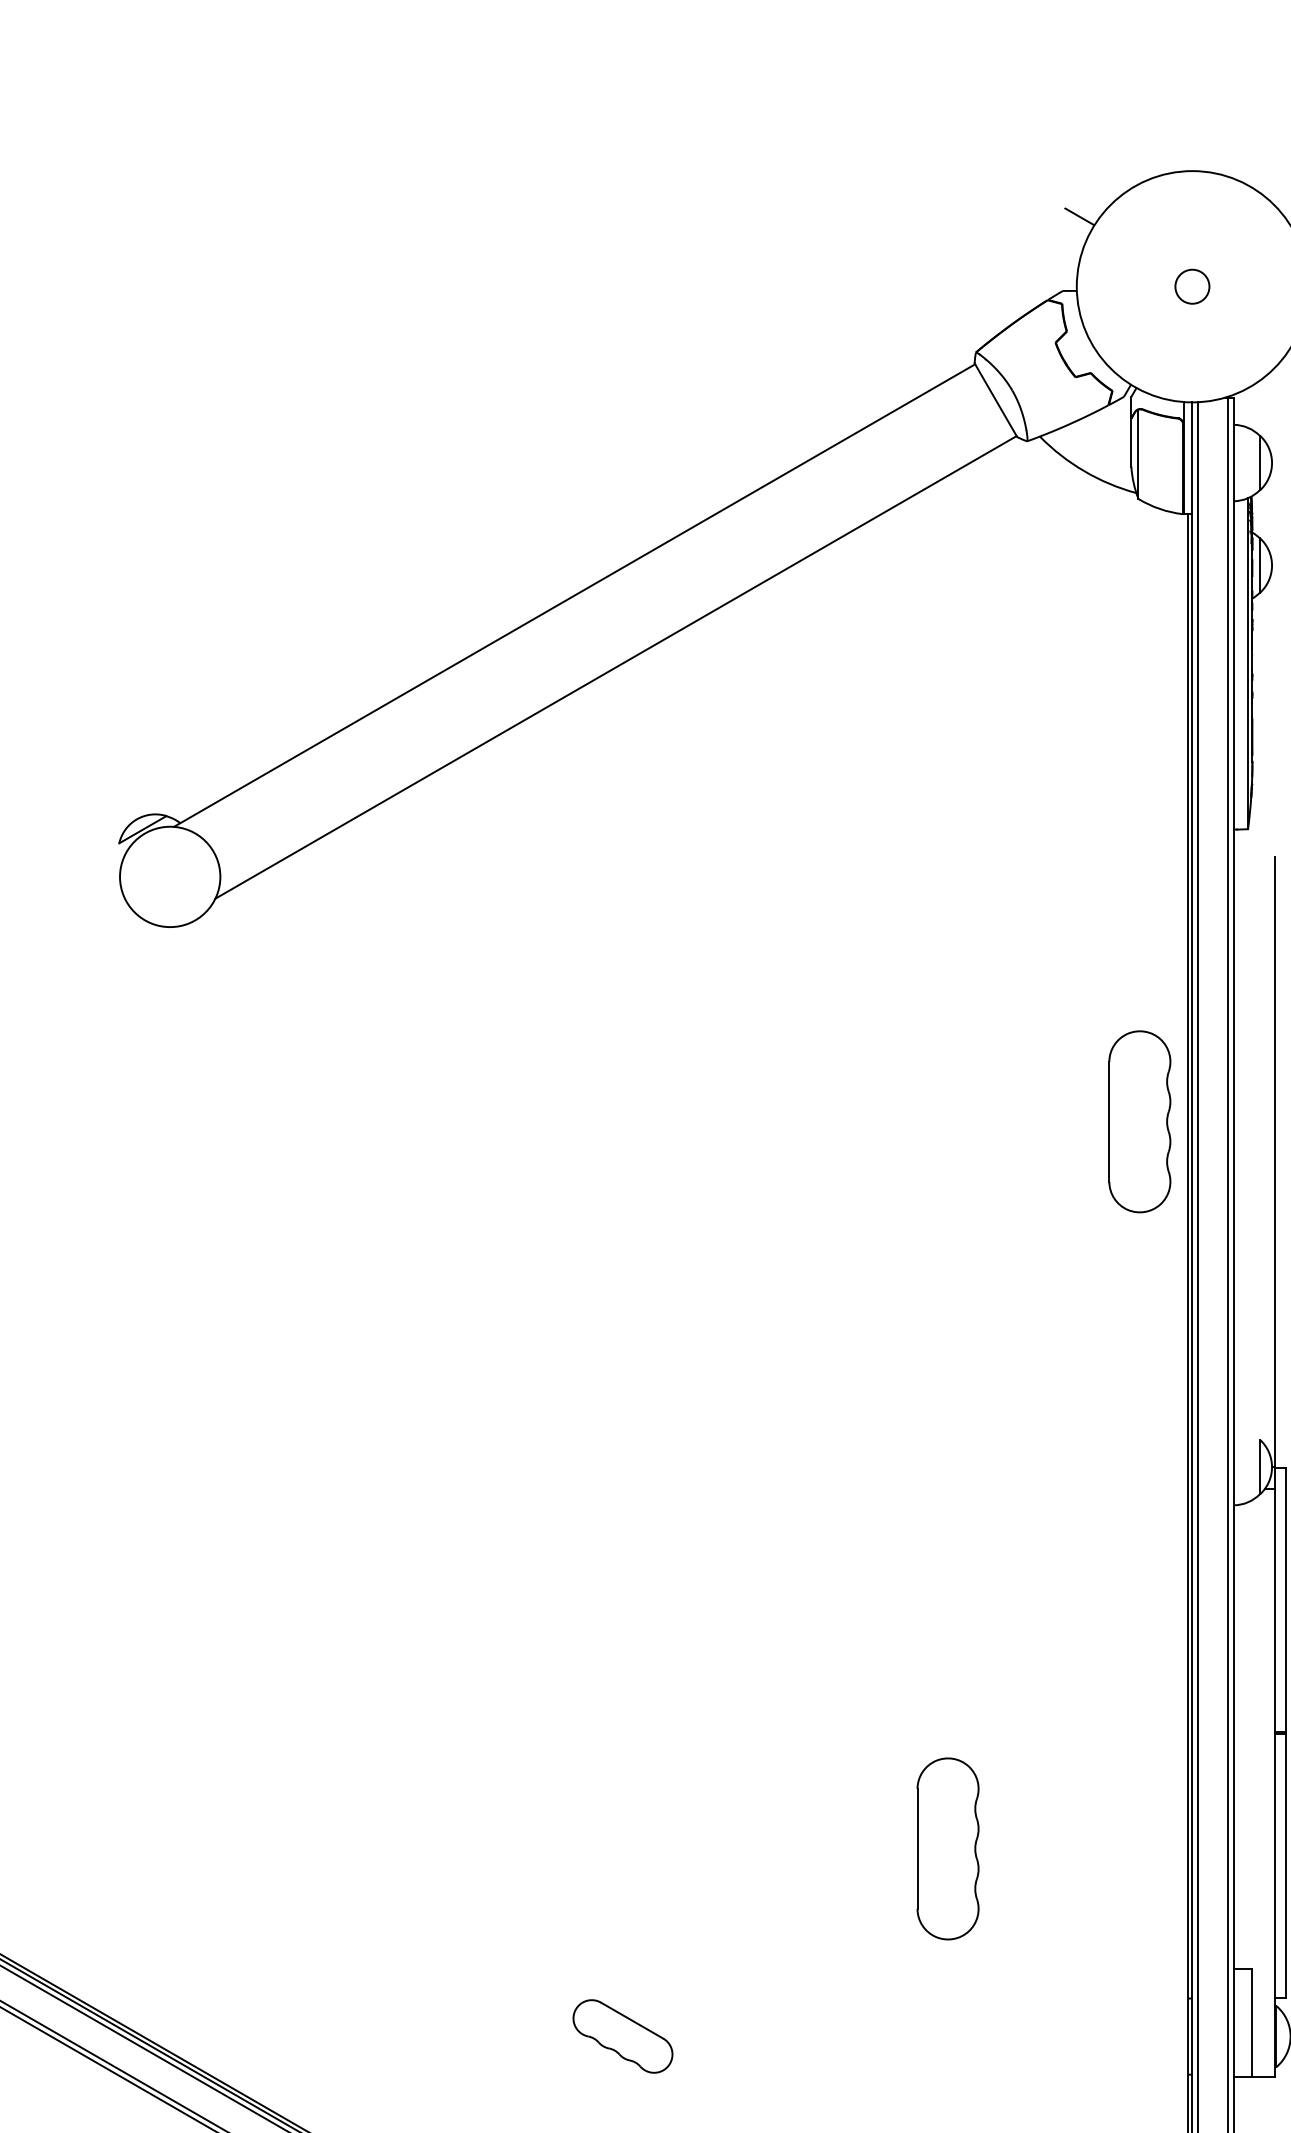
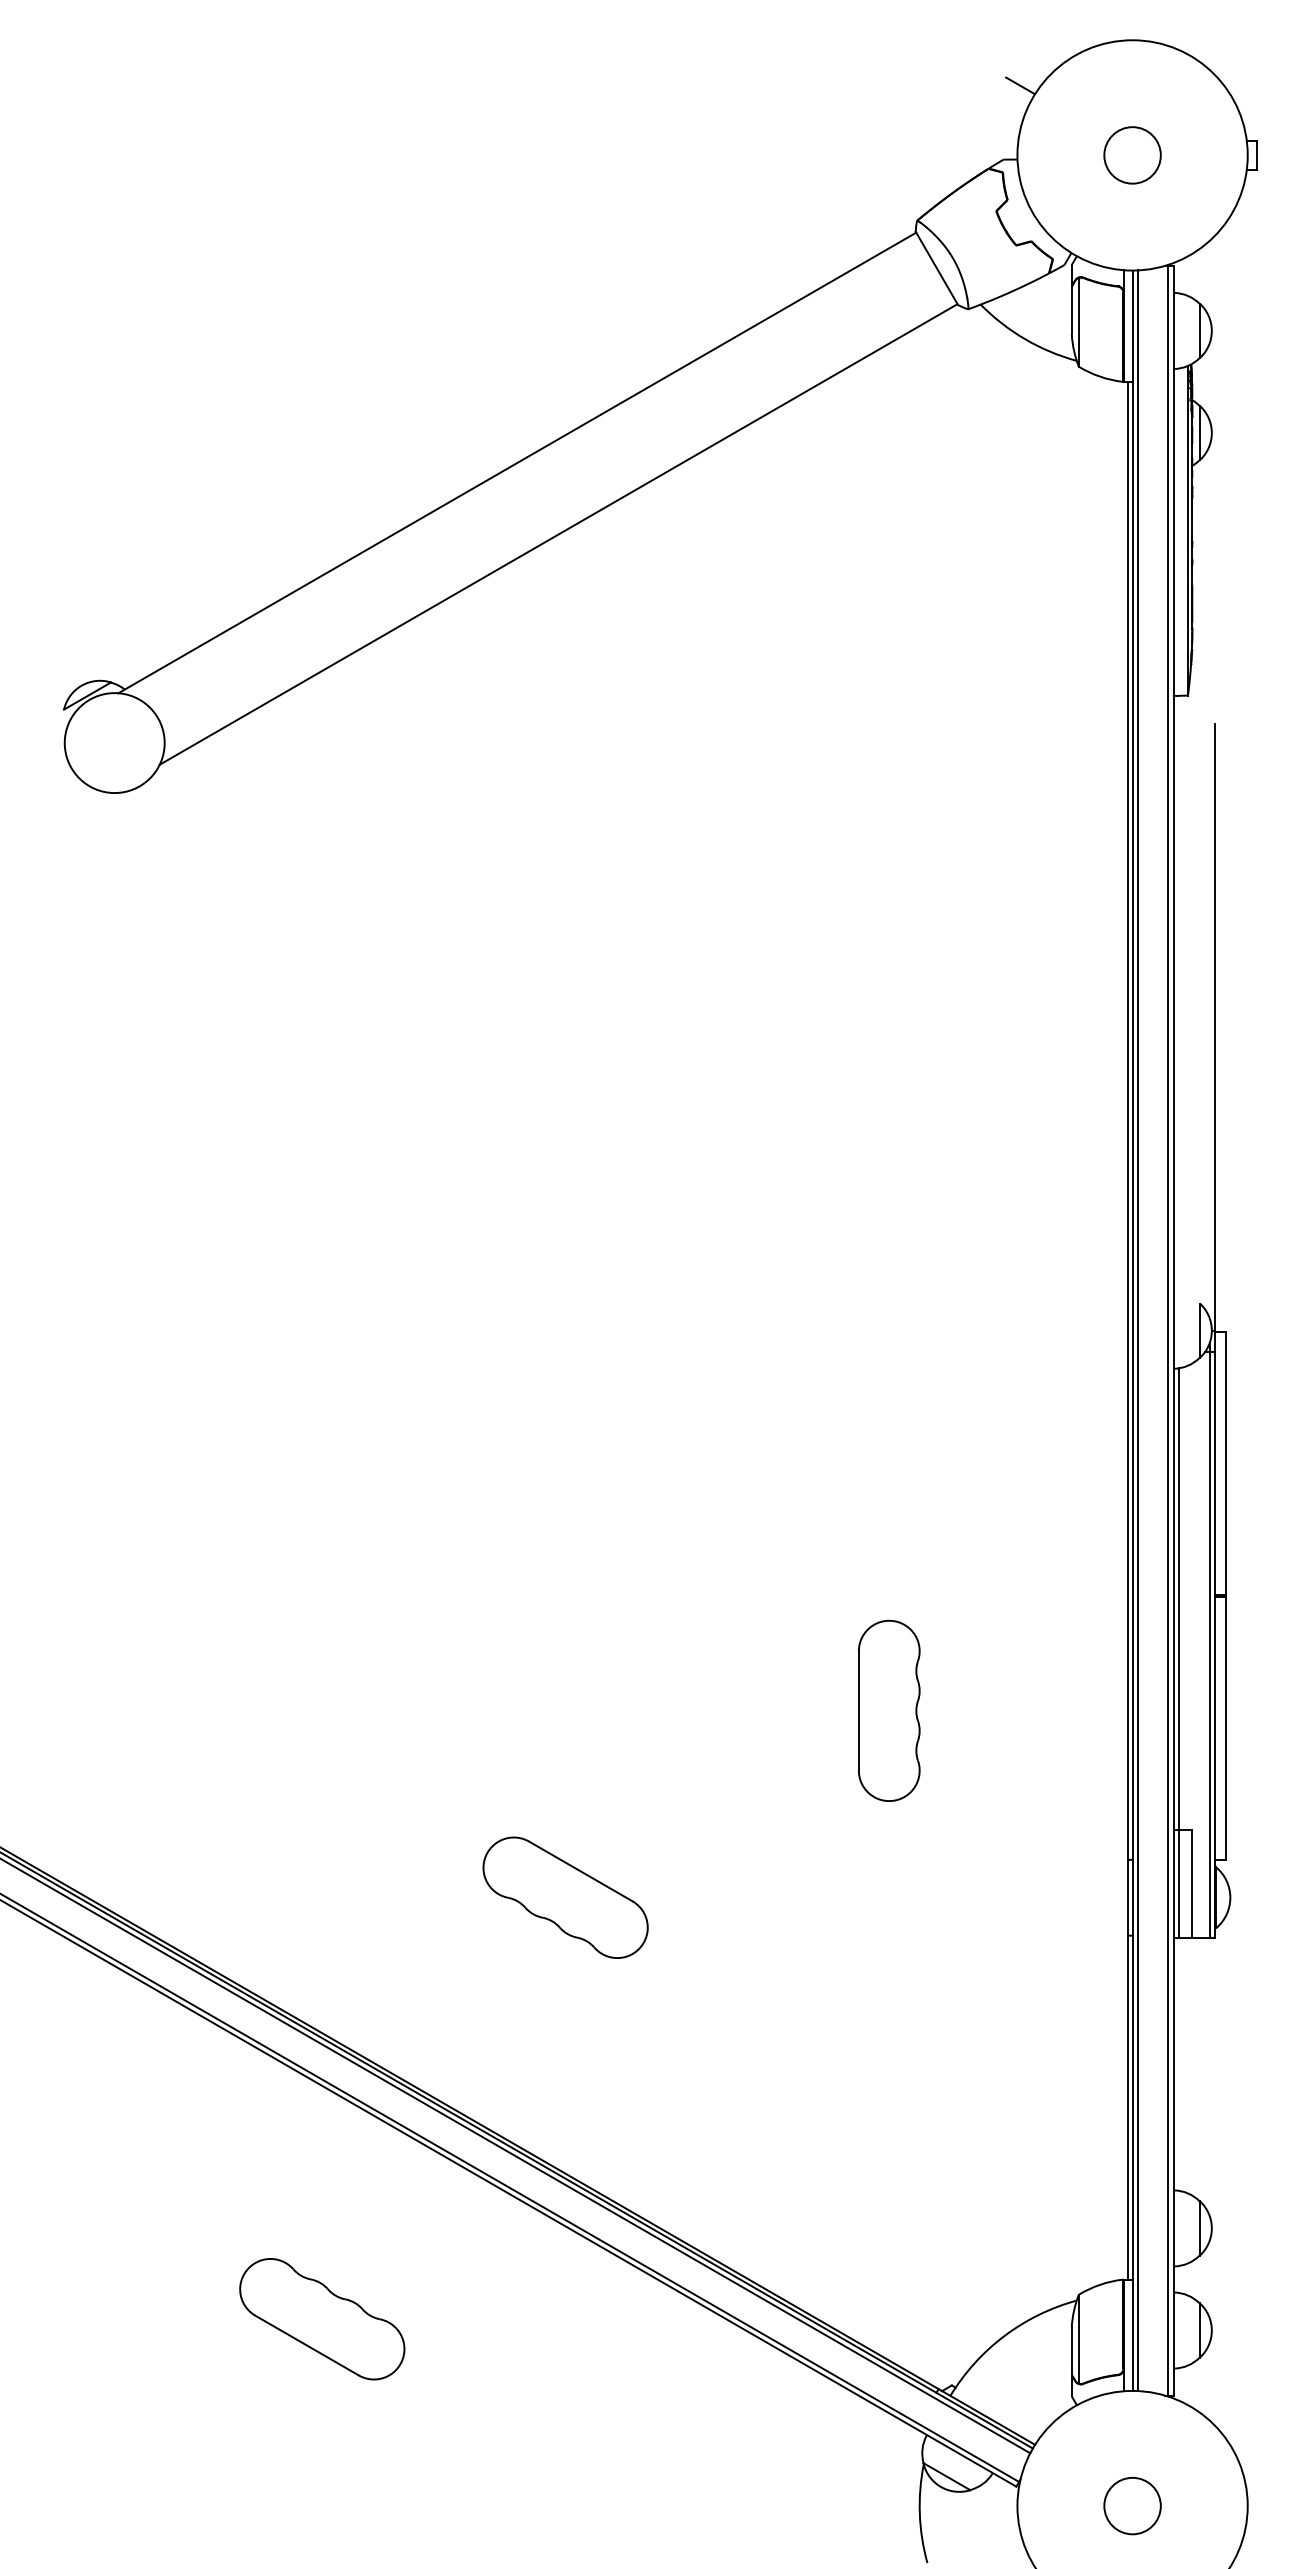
circle: (1192, 286) -> (1132, 155), size x1.67
part: (1140, 1121) -> (1080, 986), removed
line: (1269, 1778) -> (1209, 1640), added
line: (1239, 1790) -> (1179, 1652), added
part: (622, 2036) -> (565, 1897), size x1.67

